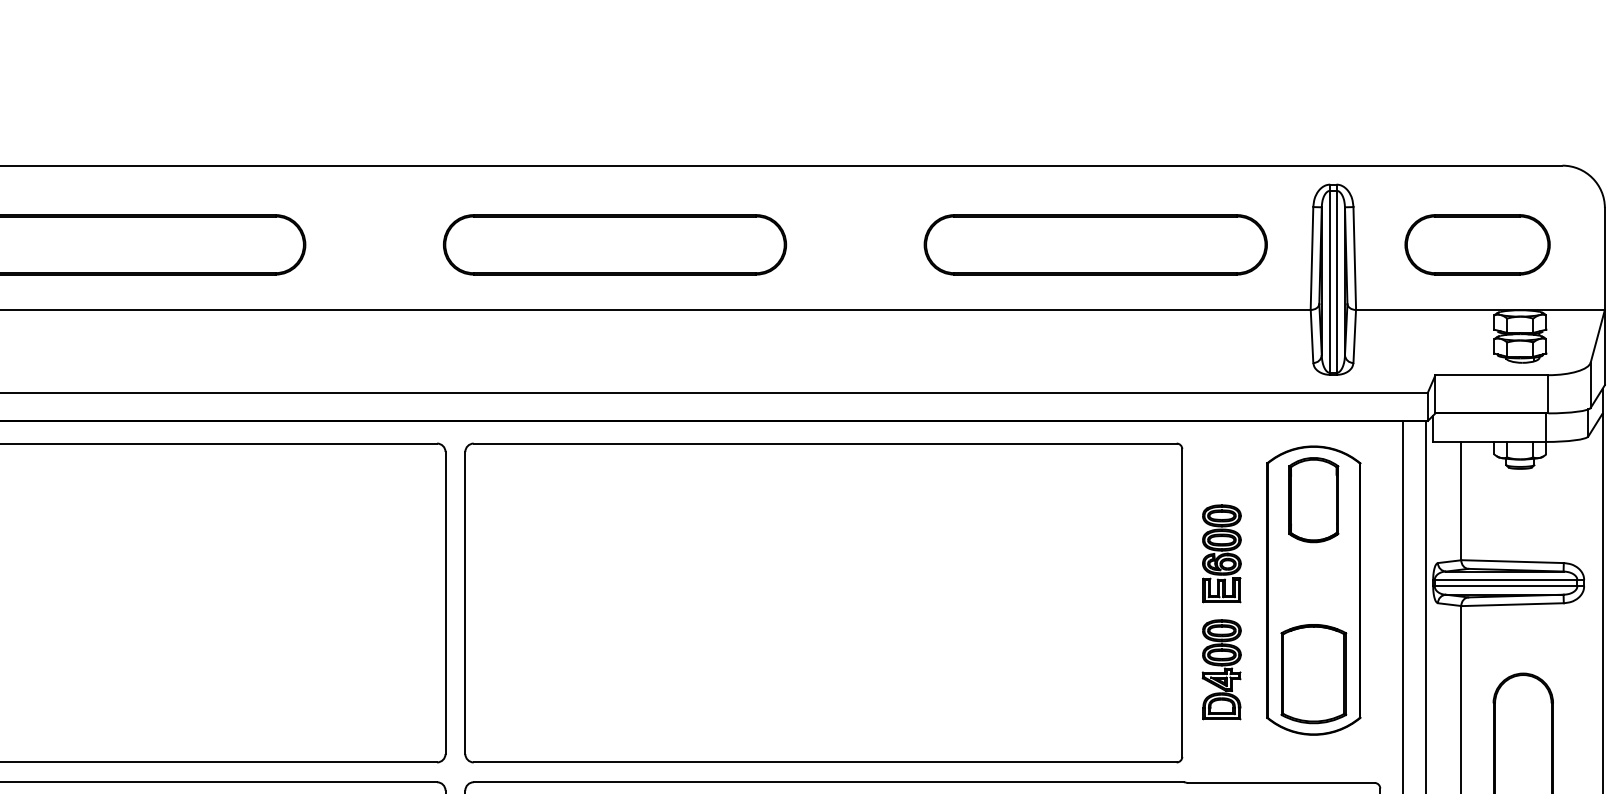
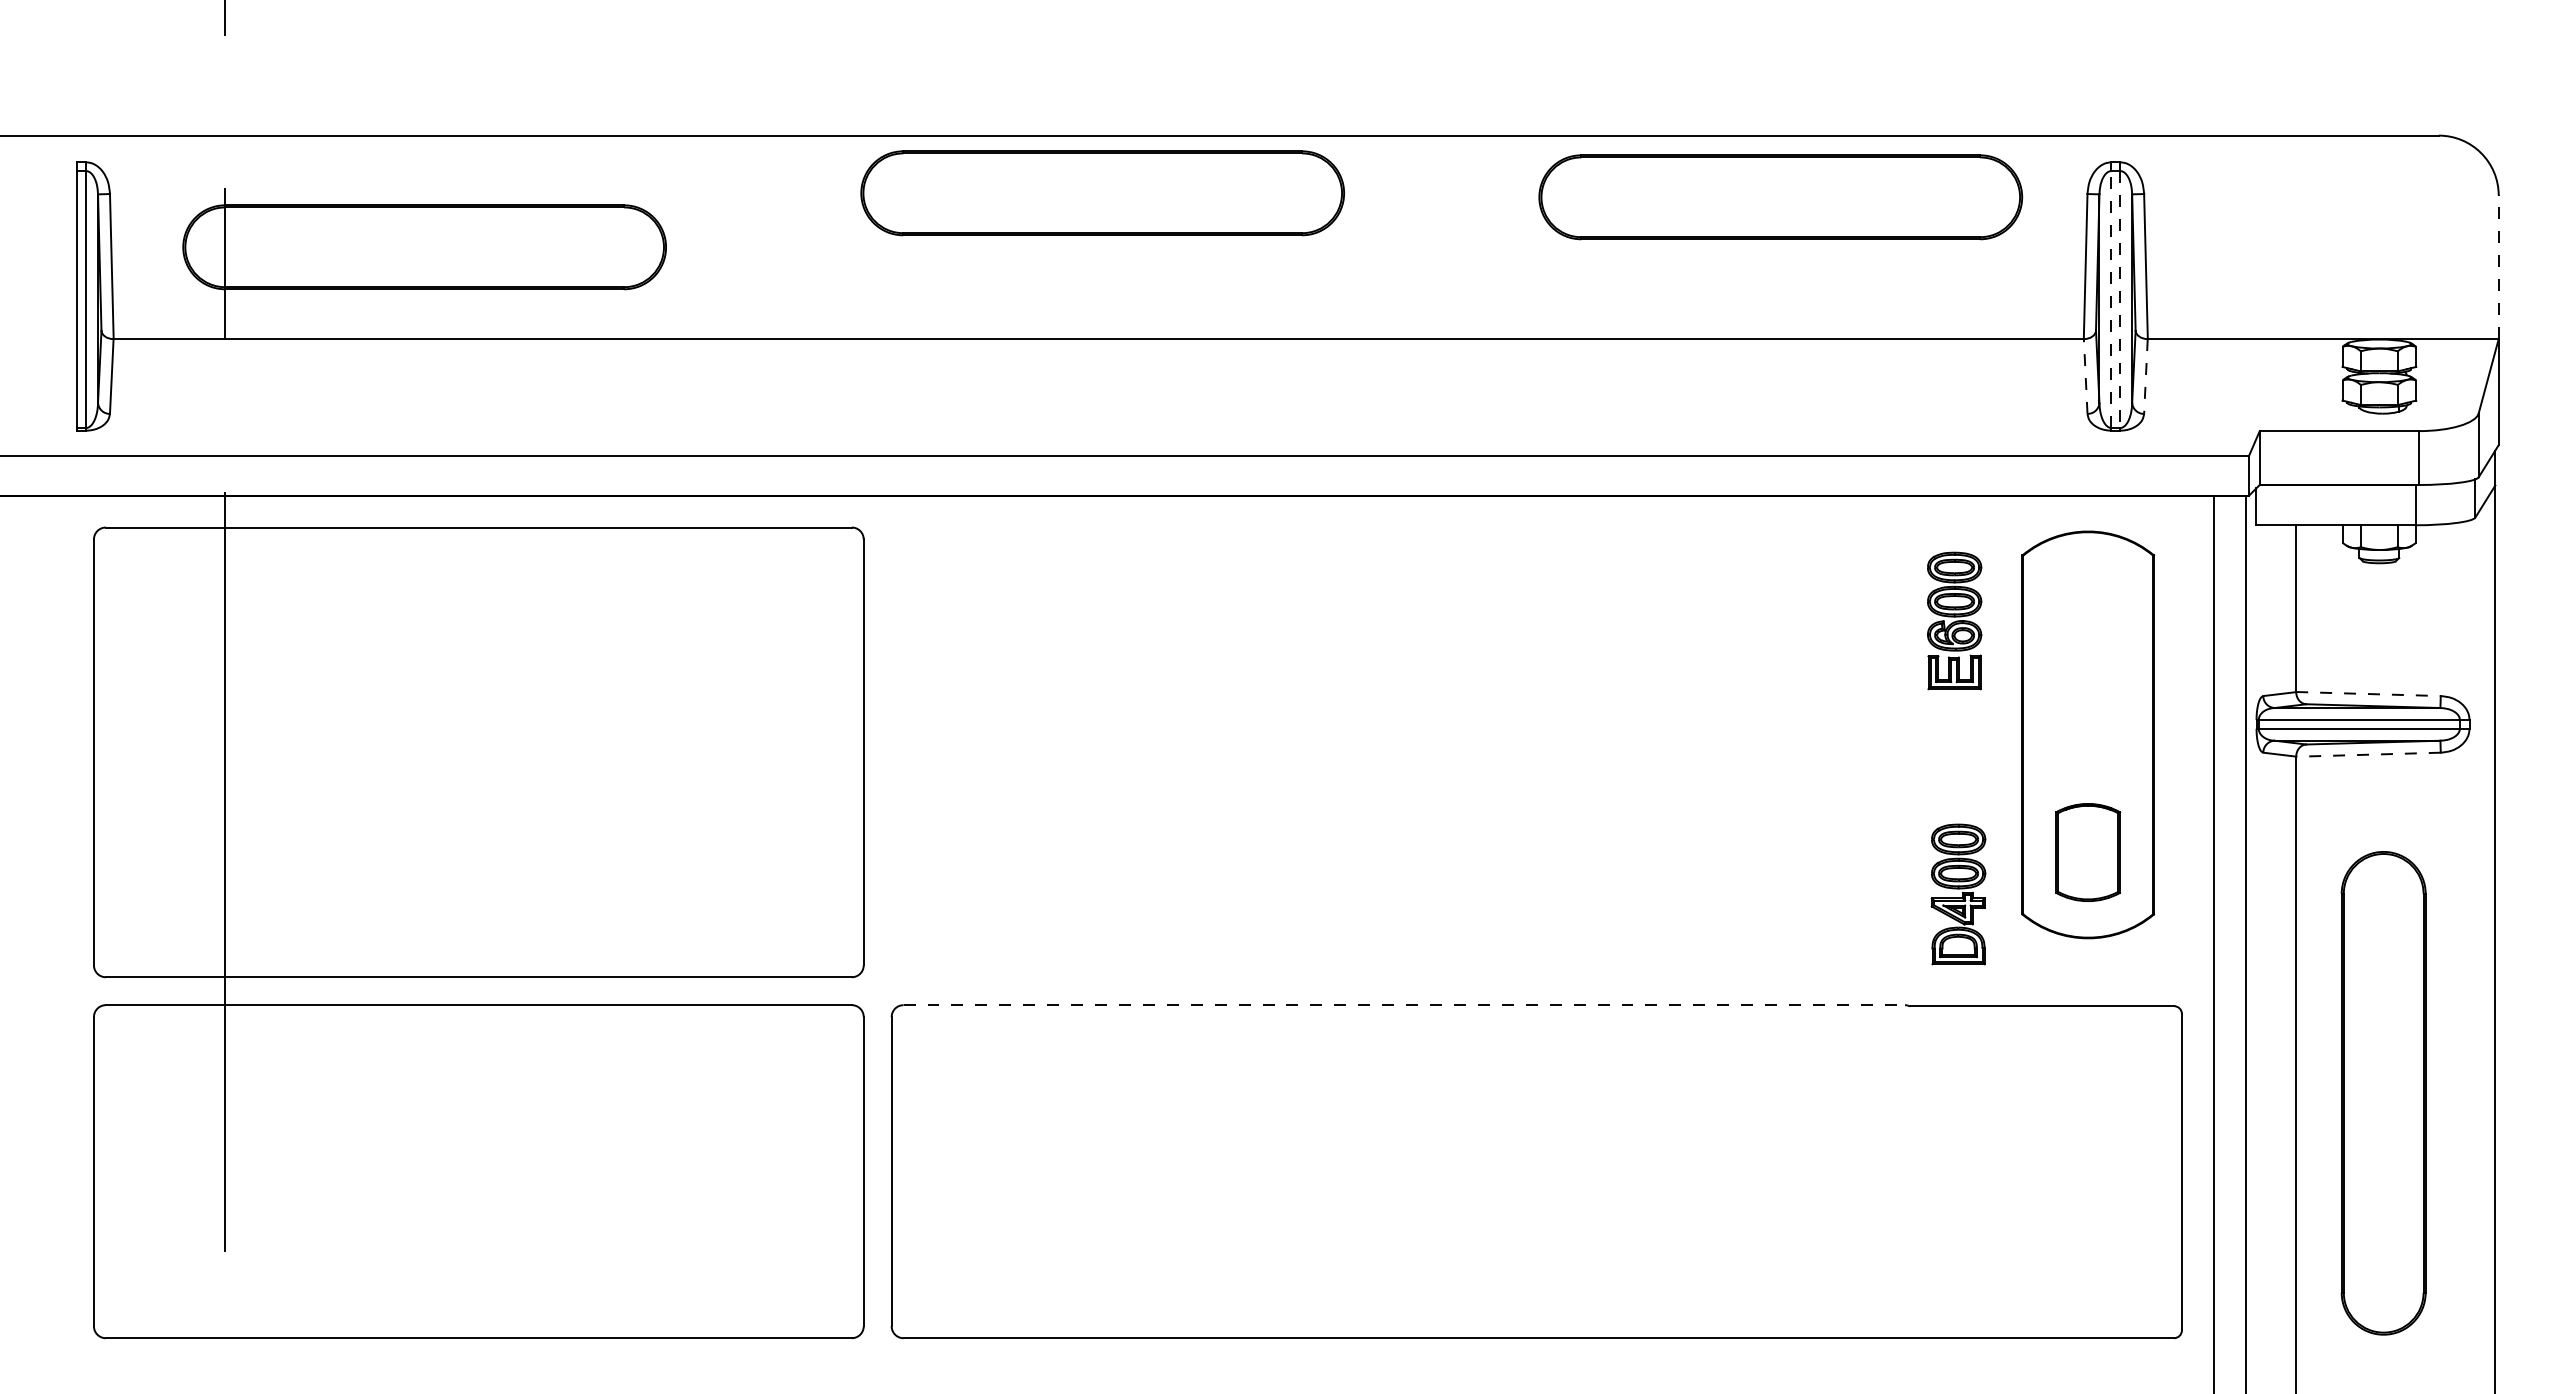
part: (614, 244) -> (1102, 193), moved
part: (1095, 244) -> (1780, 197), moved
part: (1477, 244) -> (2318, 247), removed
line: (1604, 259) -> (2498, 267), solid -> dashed
line: (1330, 281) -> (2111, 299), solid -> dashed
line: (1336, 282) -> (2120, 300), solid -> dashed
line: (1311, 336) -> (2085, 376), solid -> dashed
line: (1354, 337) -> (2145, 377), solid -> dashed
part: (1313, 500) -> (2087, 607), removed
part: (1221, 553) -> (1954, 620), moved
line: (1512, 561) -> (2368, 694), solid -> dashed
part: (823, 603) -> (1396, 752), removed
line: (1511, 604) -> (2367, 754), solid -> dashed
part: (1221, 669) -> (1958, 894), moved
part: (1313, 673) -> (2087, 852), size x0.7
line: (828, 782) -> (1404, 1005), solid -> dashed

